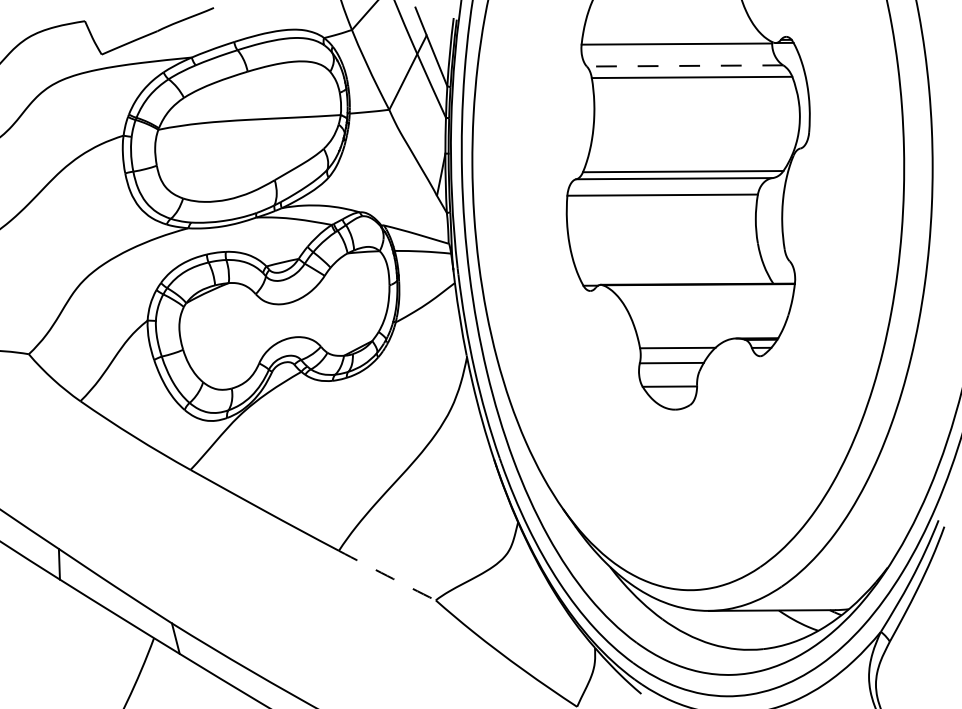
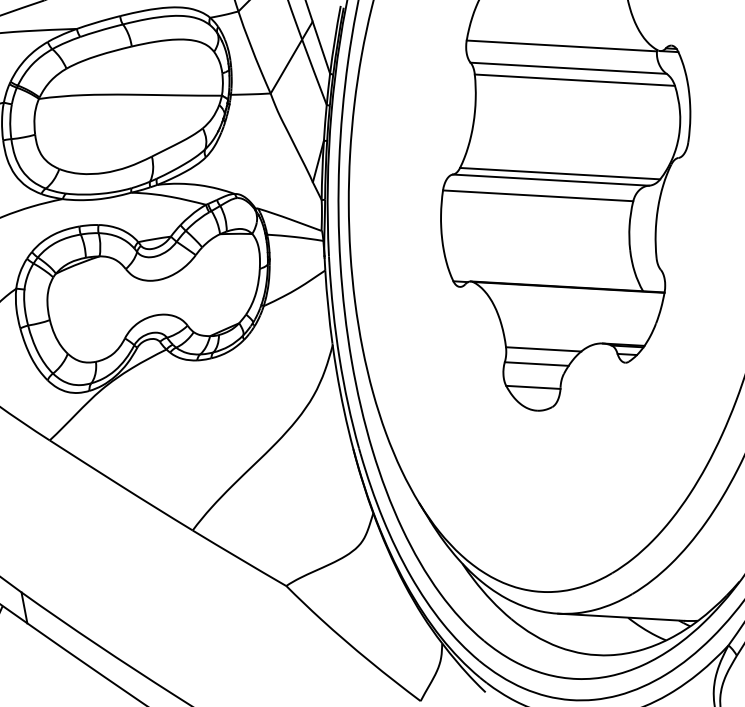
line: (684, 65) -> (568, 67), dashed -> solid
arc: (387, 575) -> (239, 558), dashed -> solid

